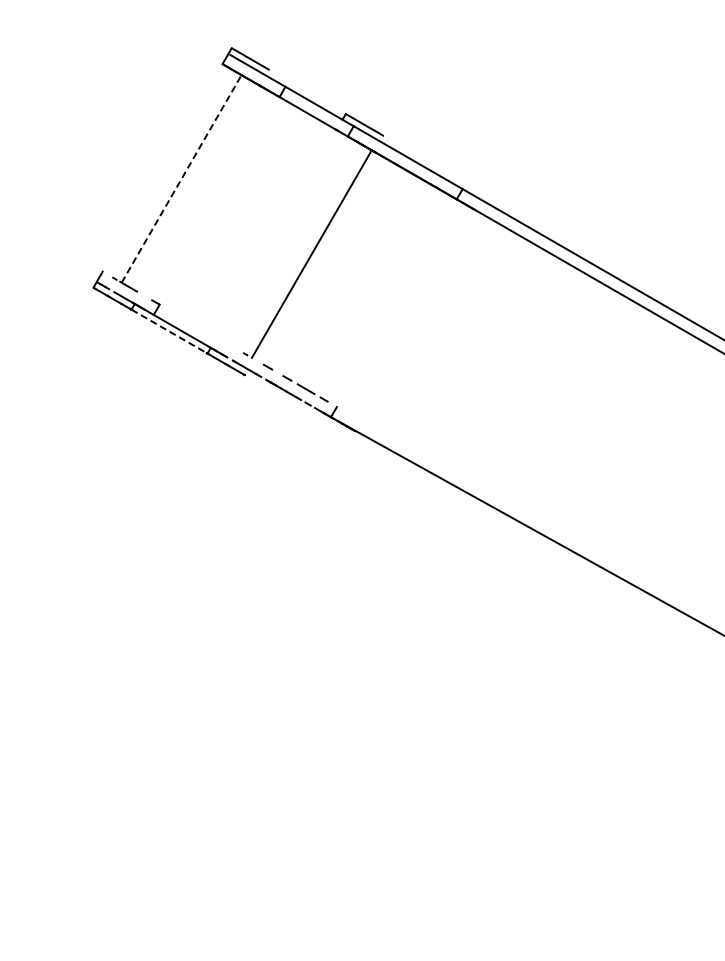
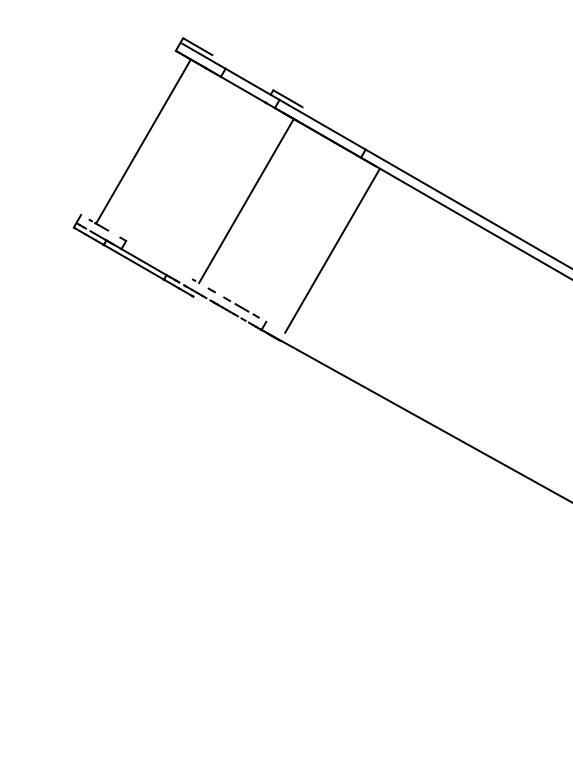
line: (181, 178) -> (143, 141), dashed -> solid
line: (420, 316) -> (332, 250), added
line: (169, 331) -> (133, 262), dashed -> solid

